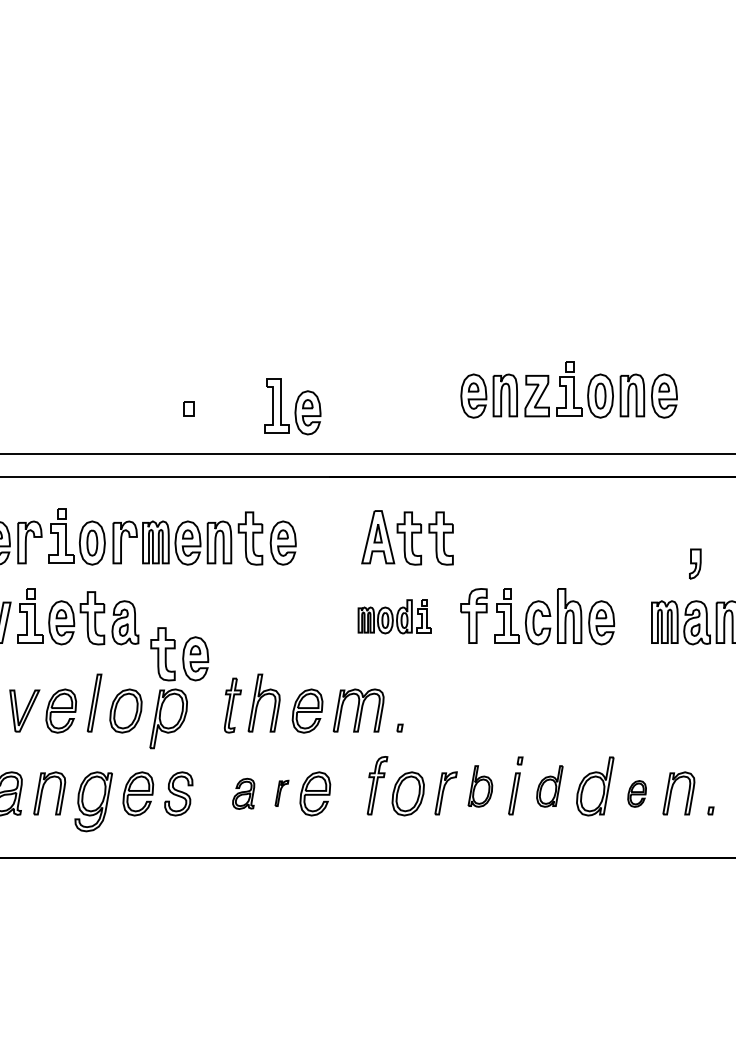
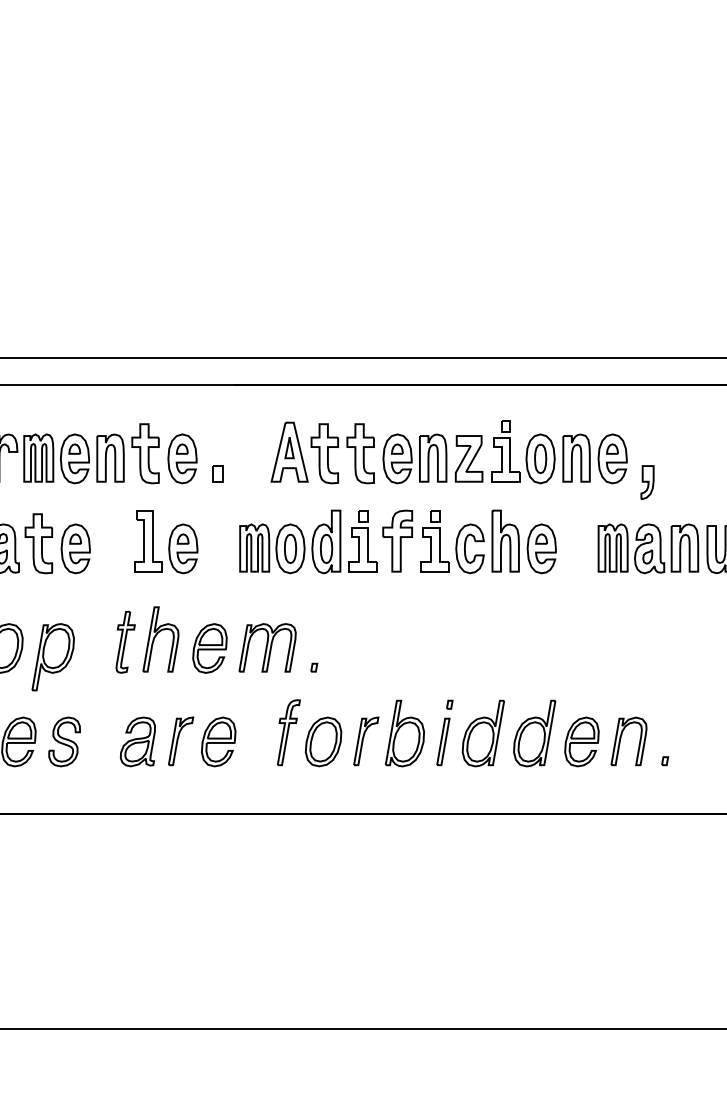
part: (568, 389) -> (504, 451), moved
part: (292, 406) -> (165, 541), moved
part: (188, 408) -> (217, 472), moved
part: (394, 616) -> (308, 541), size x1.67
part: (179, 654) -> (57, 543), moved
part: (480, 786) -> (405, 733), size x1.43
part: (549, 786) -> (482, 733), size x1.43
part: (243, 793) -> (137, 741), size x1.43
part: (281, 793) -> (180, 741), size x1.67
part: (636, 793) -> (581, 741), size x1.67

